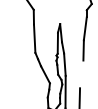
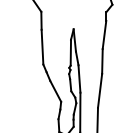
line: (81, 74) -> (99, 90), added

